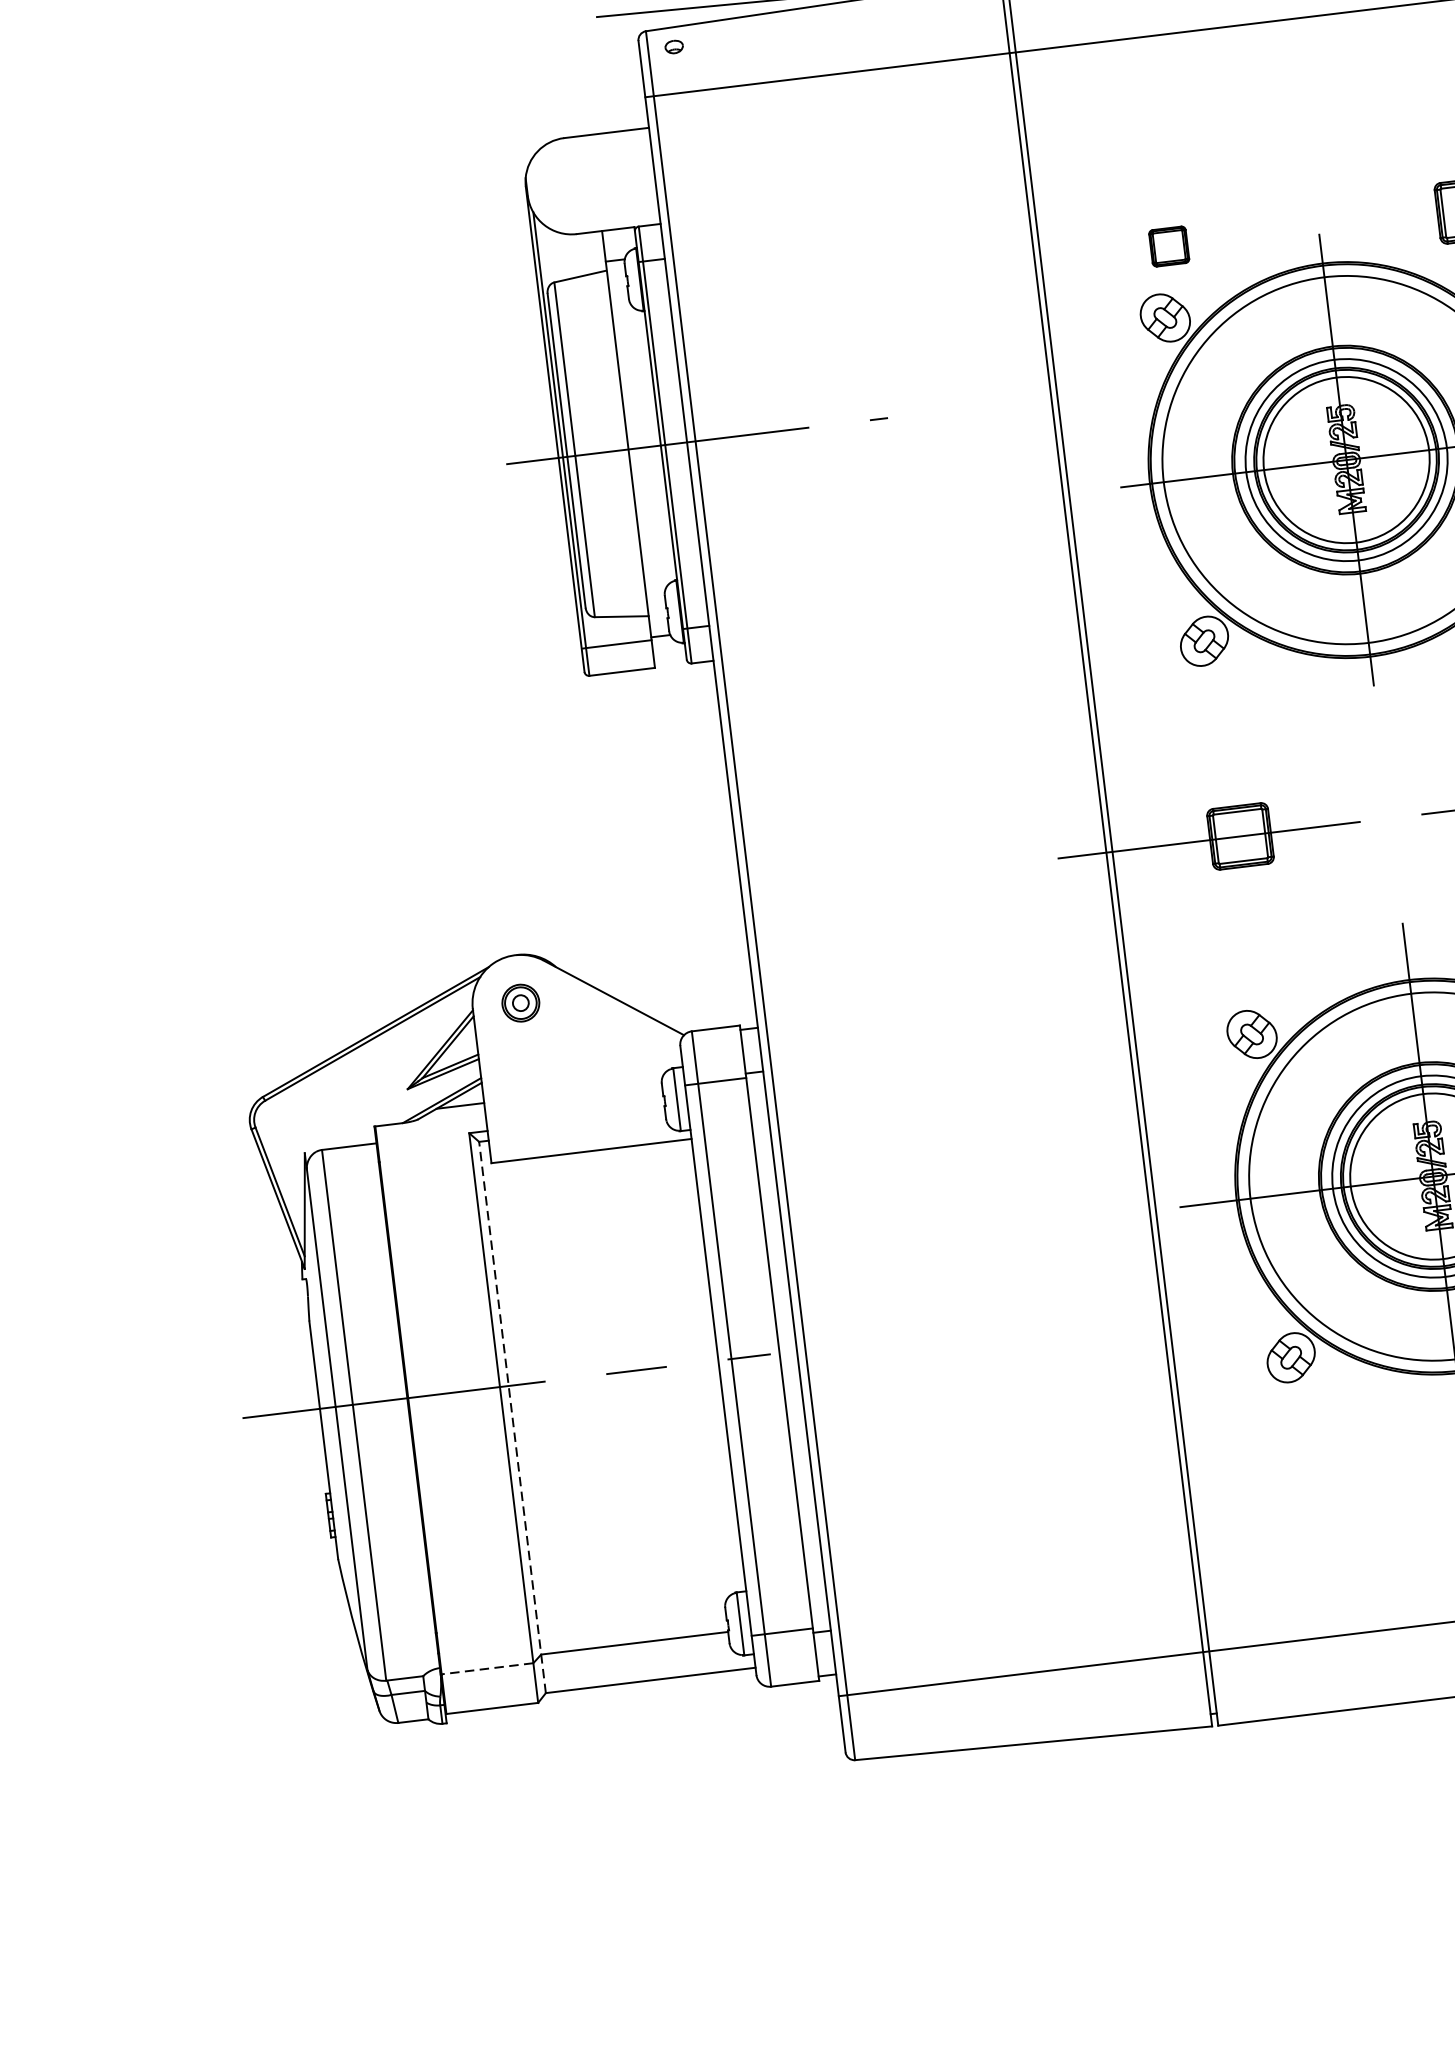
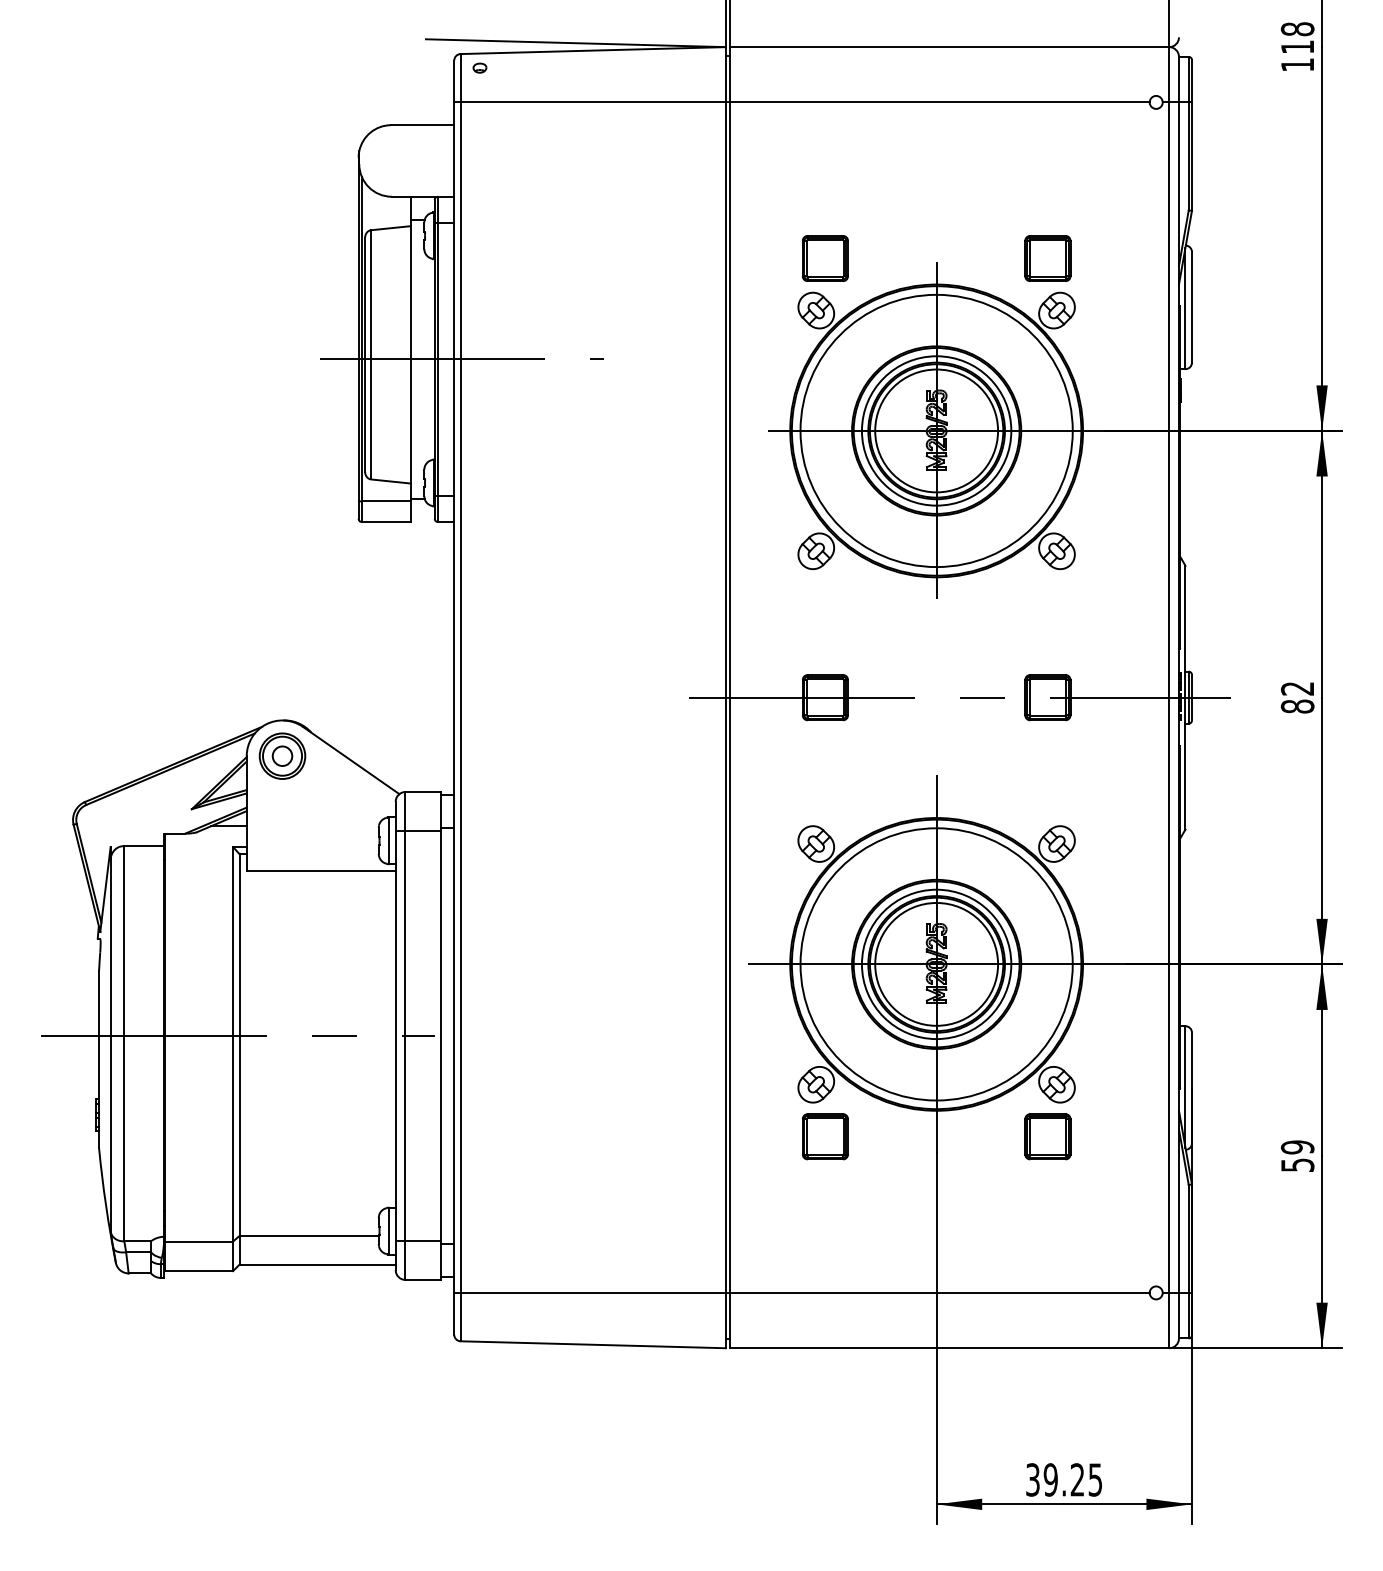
part: (1169, 246) -> (825, 258), size x1.67
part: (520, 1002) -> (282, 755), size x1.67
line: (512, 1416) -> (239, 1058), dashed -> solid
part: (1310, 1425) -> (824, 1136), added
line: (486, 1668) -> (198, 1241), dashed -> solid

